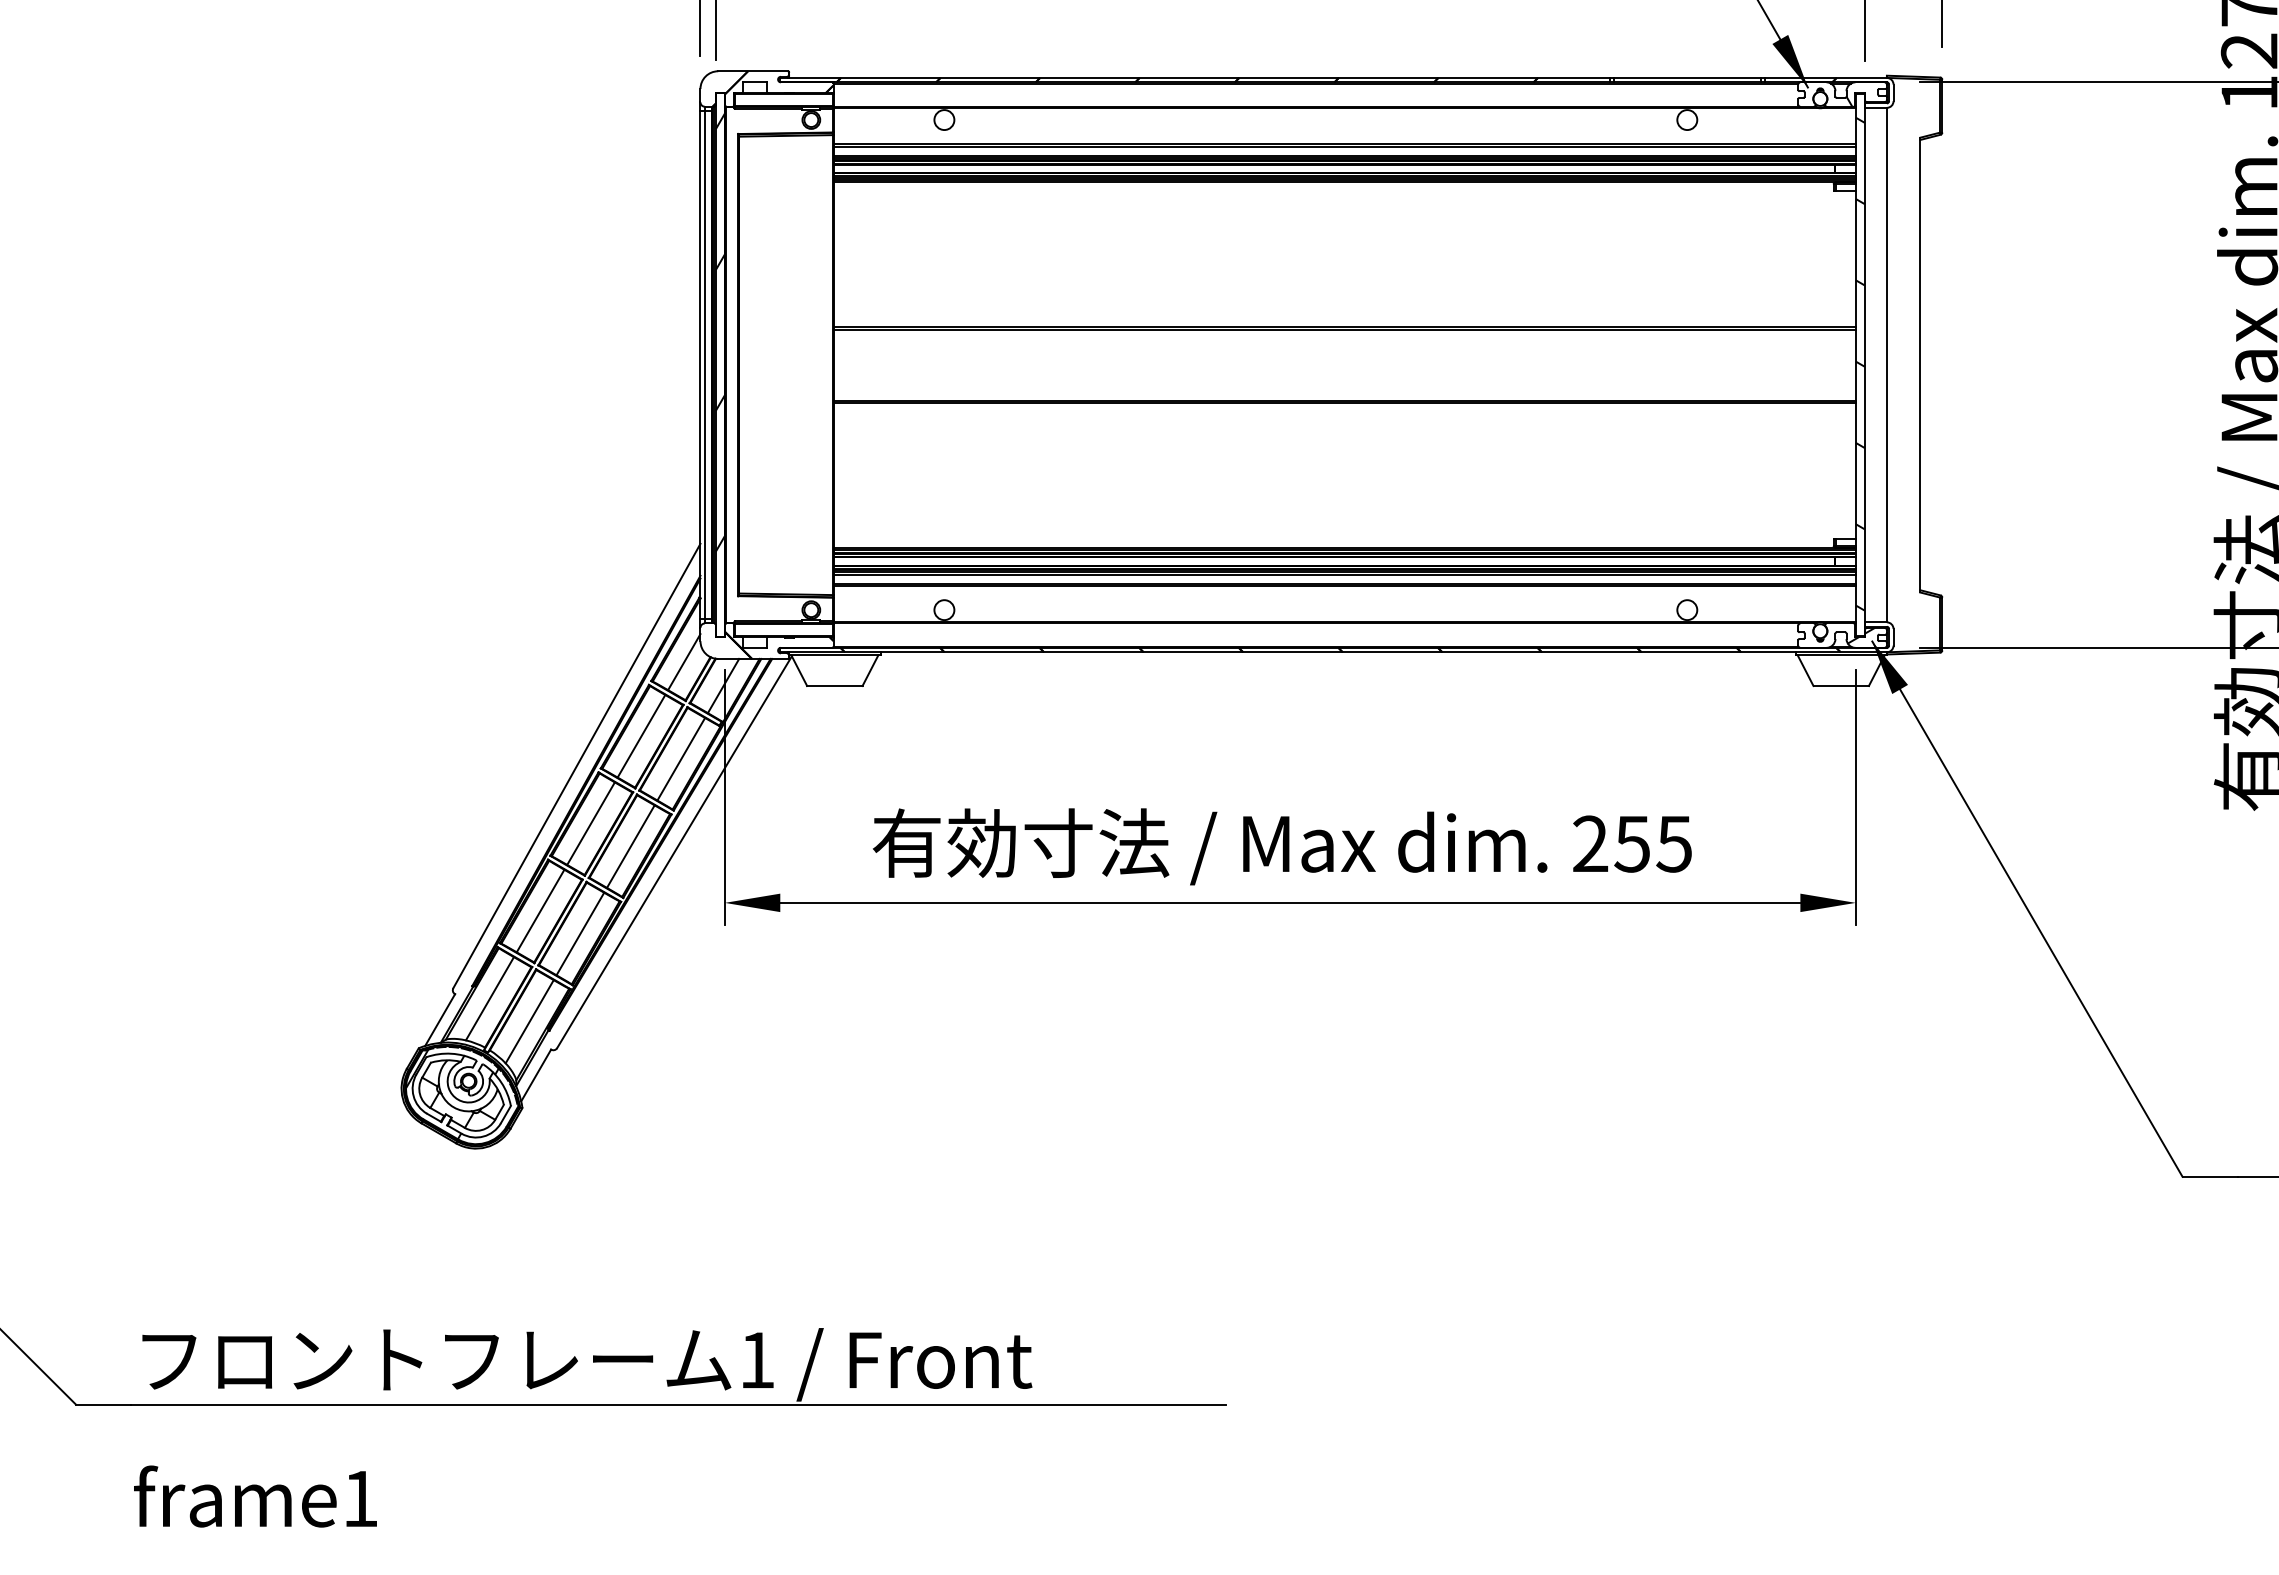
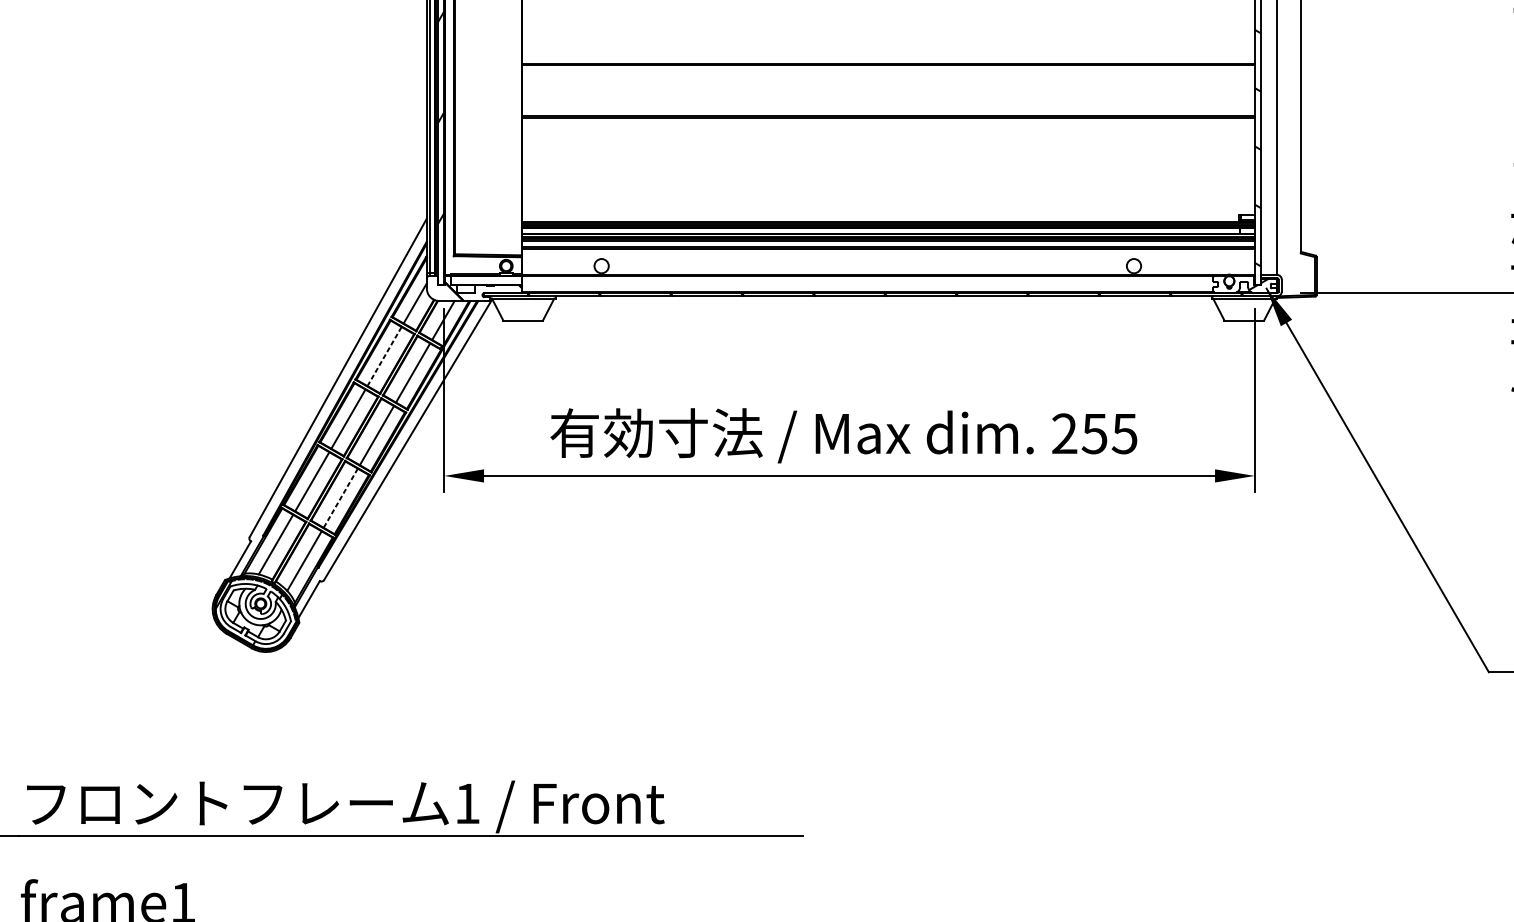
line: (641, 736) -> (384, 356), solid -> dashed
line: (580, 934) -> (340, 498), solid -> dashed

